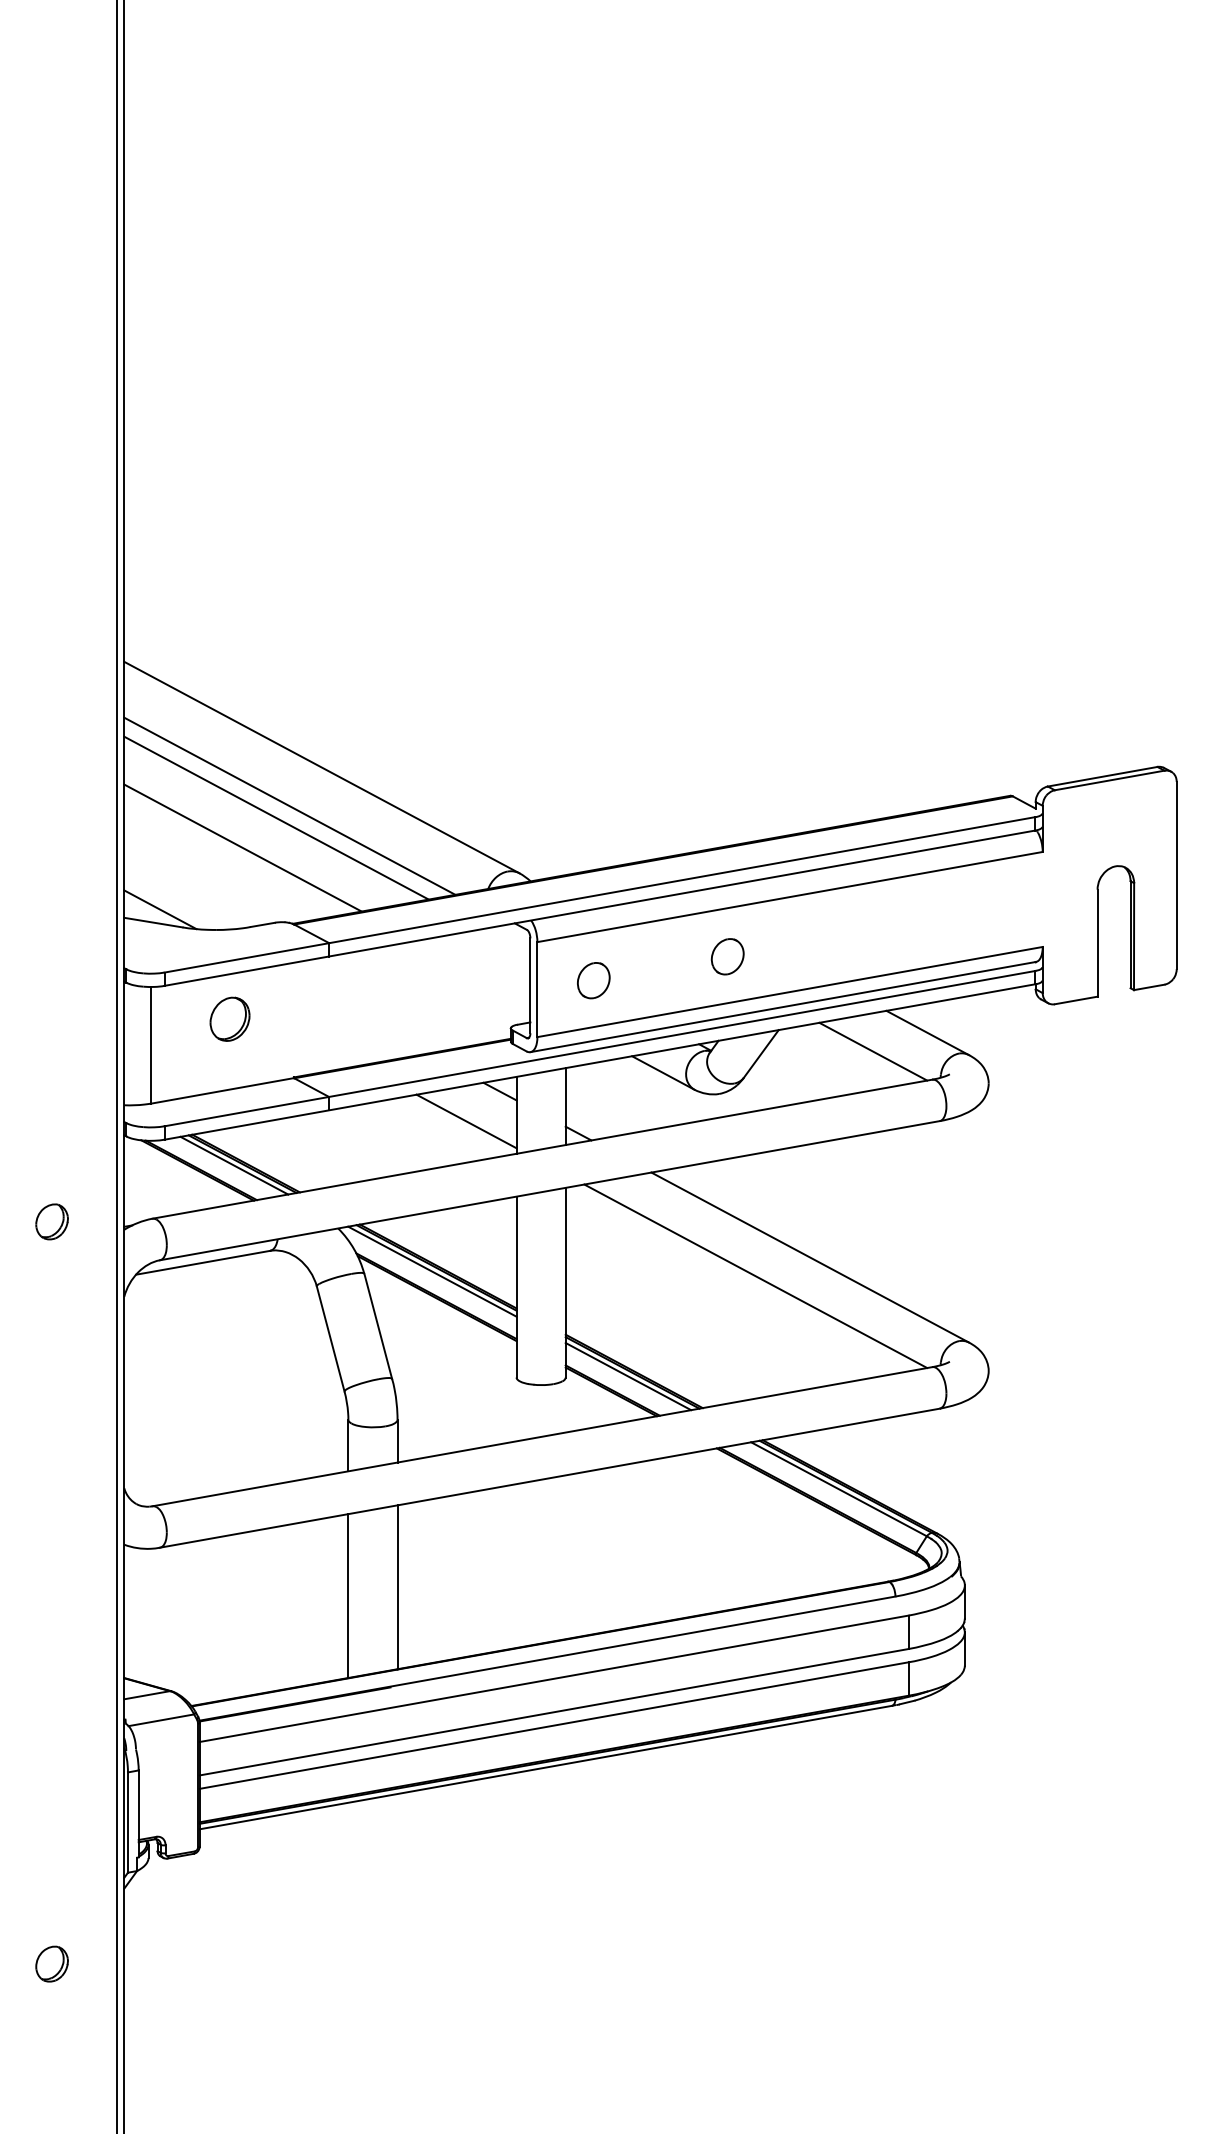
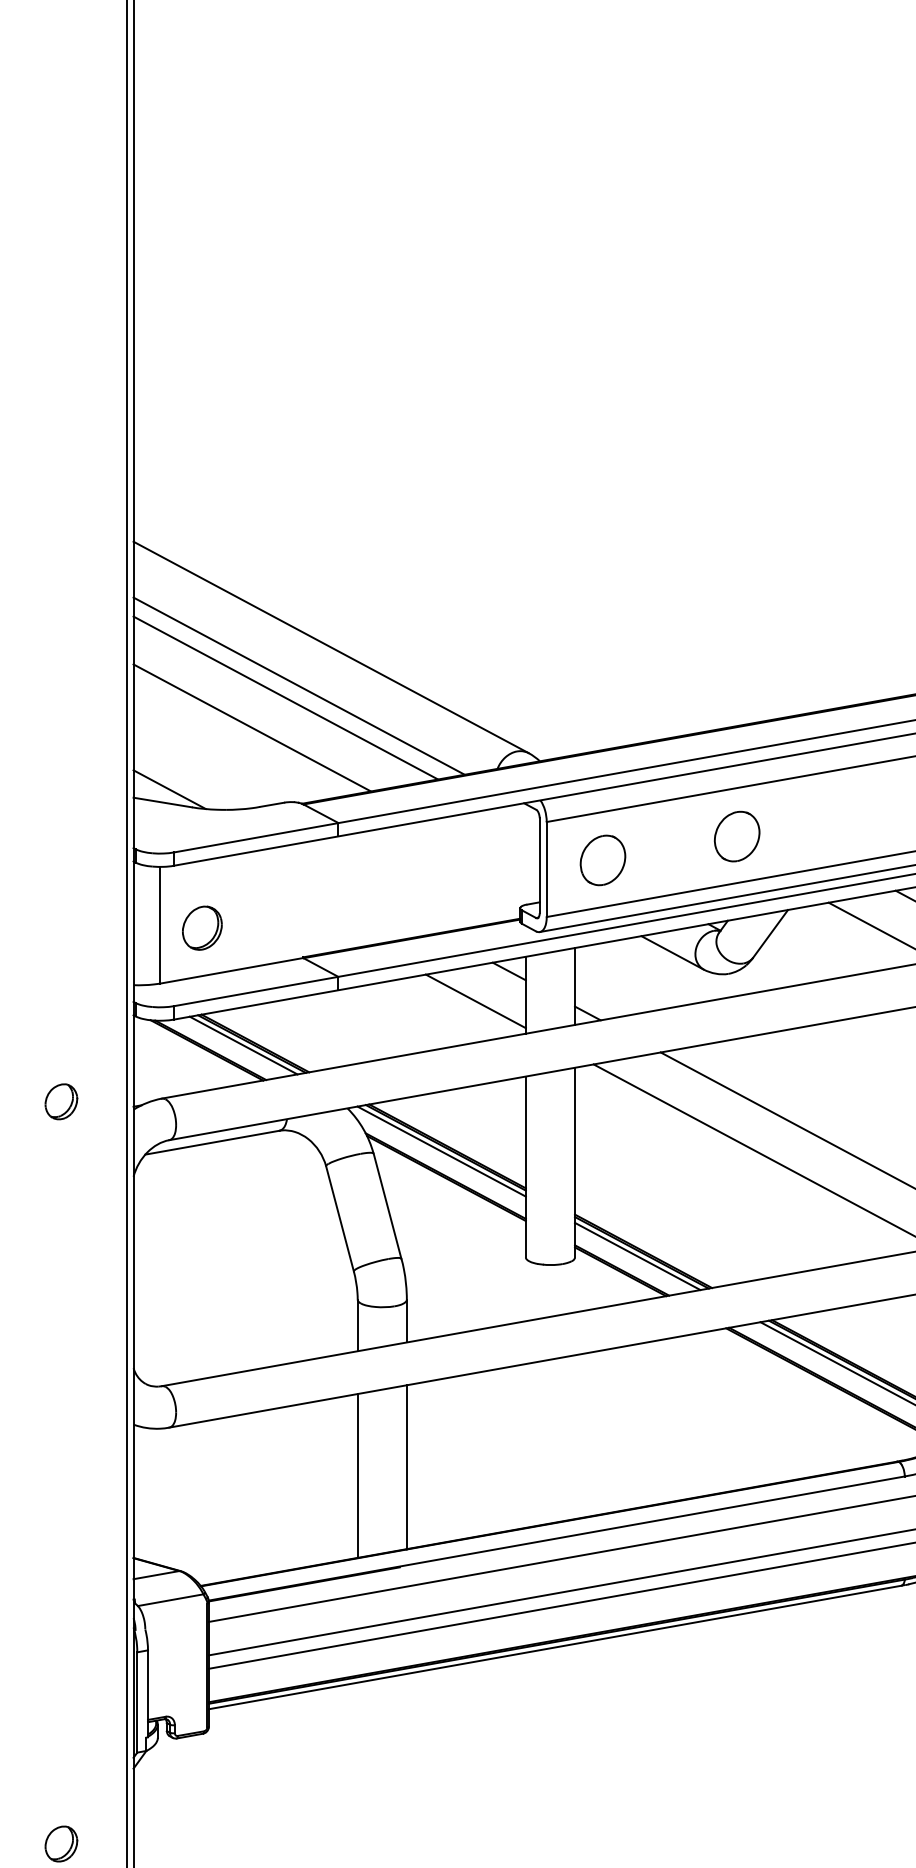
part: (727, 956) -> (736, 836), size x1.4
part: (593, 980) -> (602, 860), size x1.4
part: (229, 1018) -> (201, 927), moved

